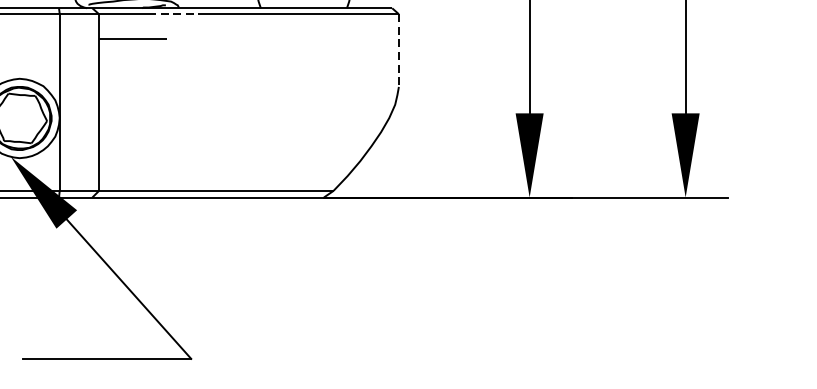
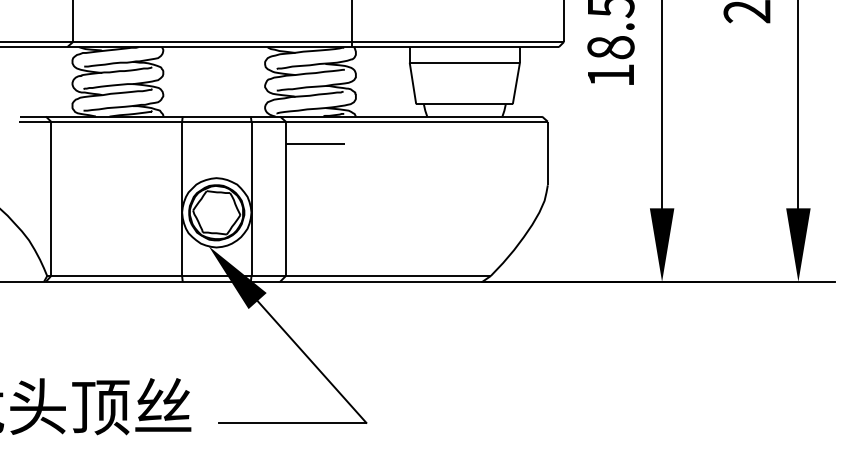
line: (176, 13) -> (353, 121), dashed -> solid
line: (398, 50) -> (547, 153), dashed -> solid

